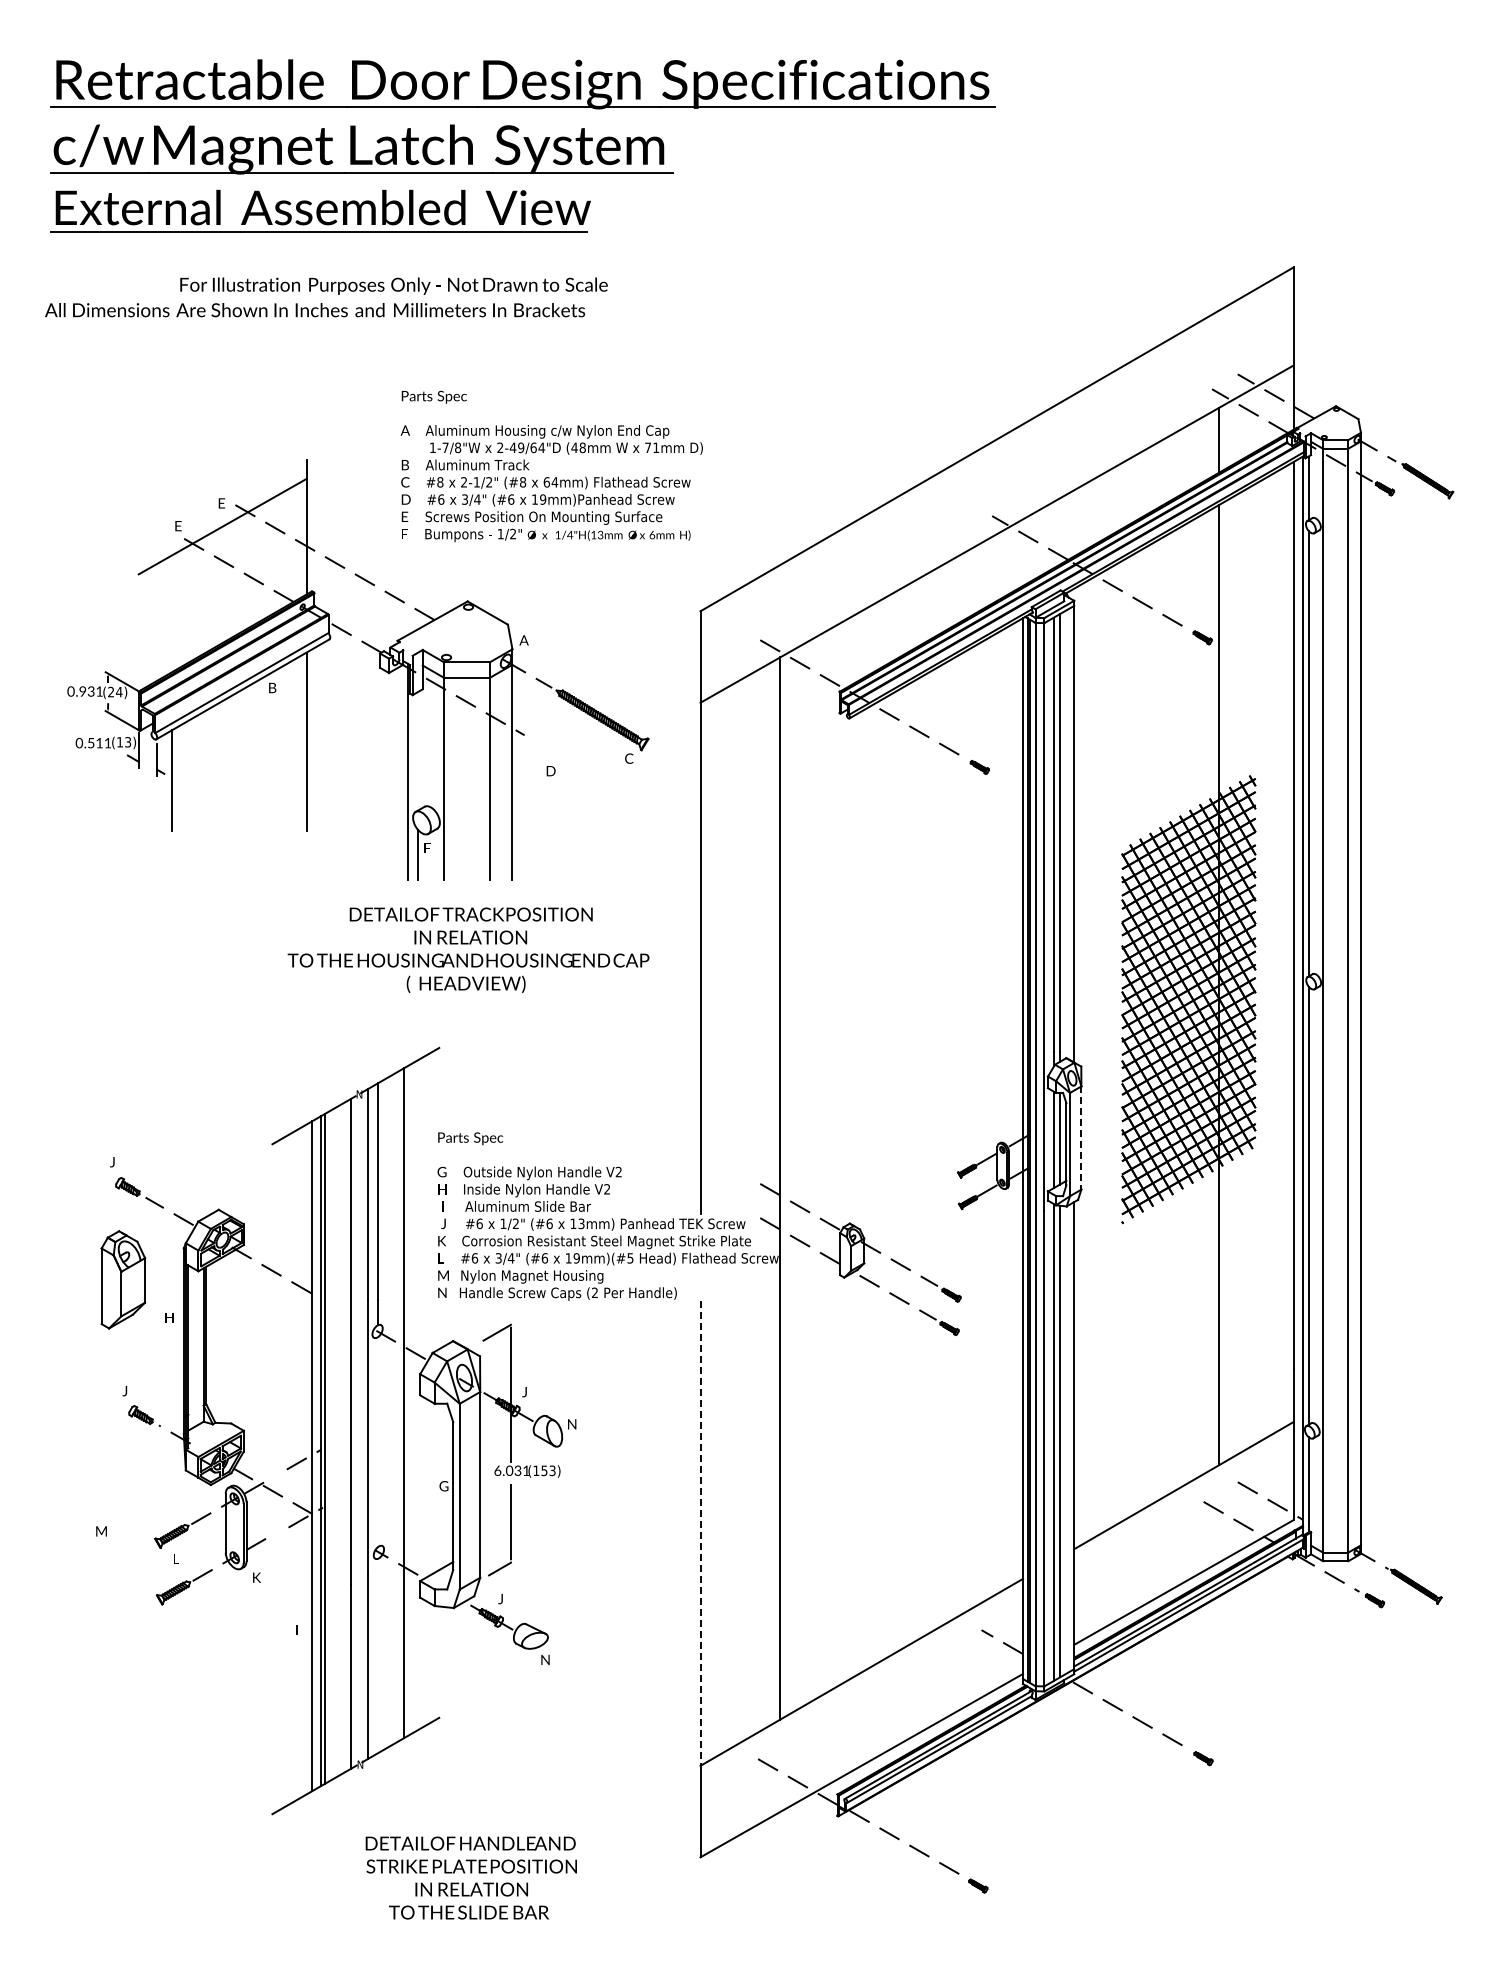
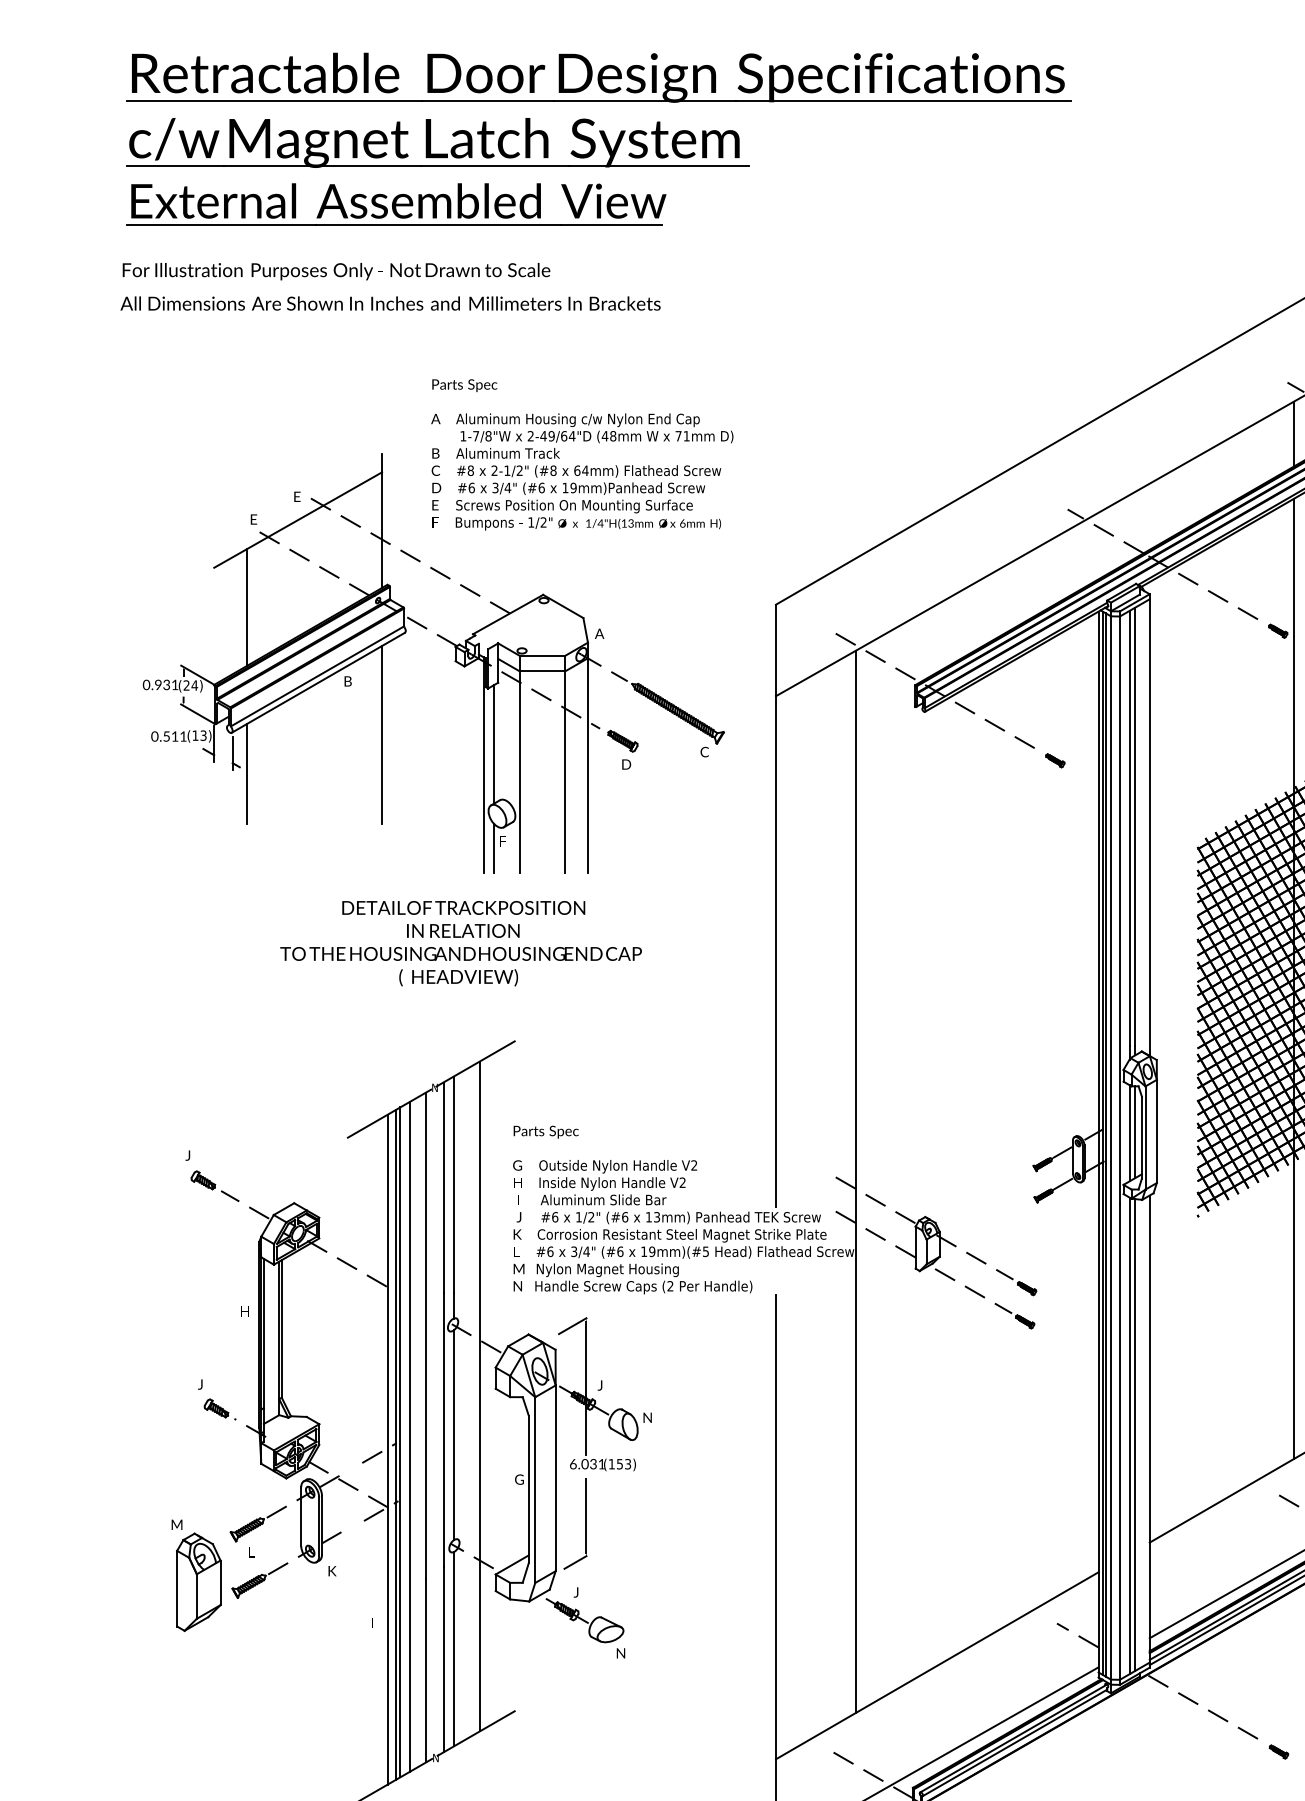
text: (393, 285) -> (335, 270), moved
text: (551, 466) -> (581, 454), moved
line: (171, 613) -> (246, 606), added
part: (546, 747) -> (621, 740), added
line: (418, 750) -> (493, 743), added
text: (468, 949) -> (460, 942), moved
line: (1081, 1138) -> (1156, 1131), dashed -> solid
part: (123, 1279) -> (198, 1581), moved
line: (378, 1441) -> (453, 1434), added
line: (334, 1443) -> (409, 1436), added
line: (700, 1534) -> (775, 1527), dashed -> solid
line: (378, 1655) -> (453, 1648), added

